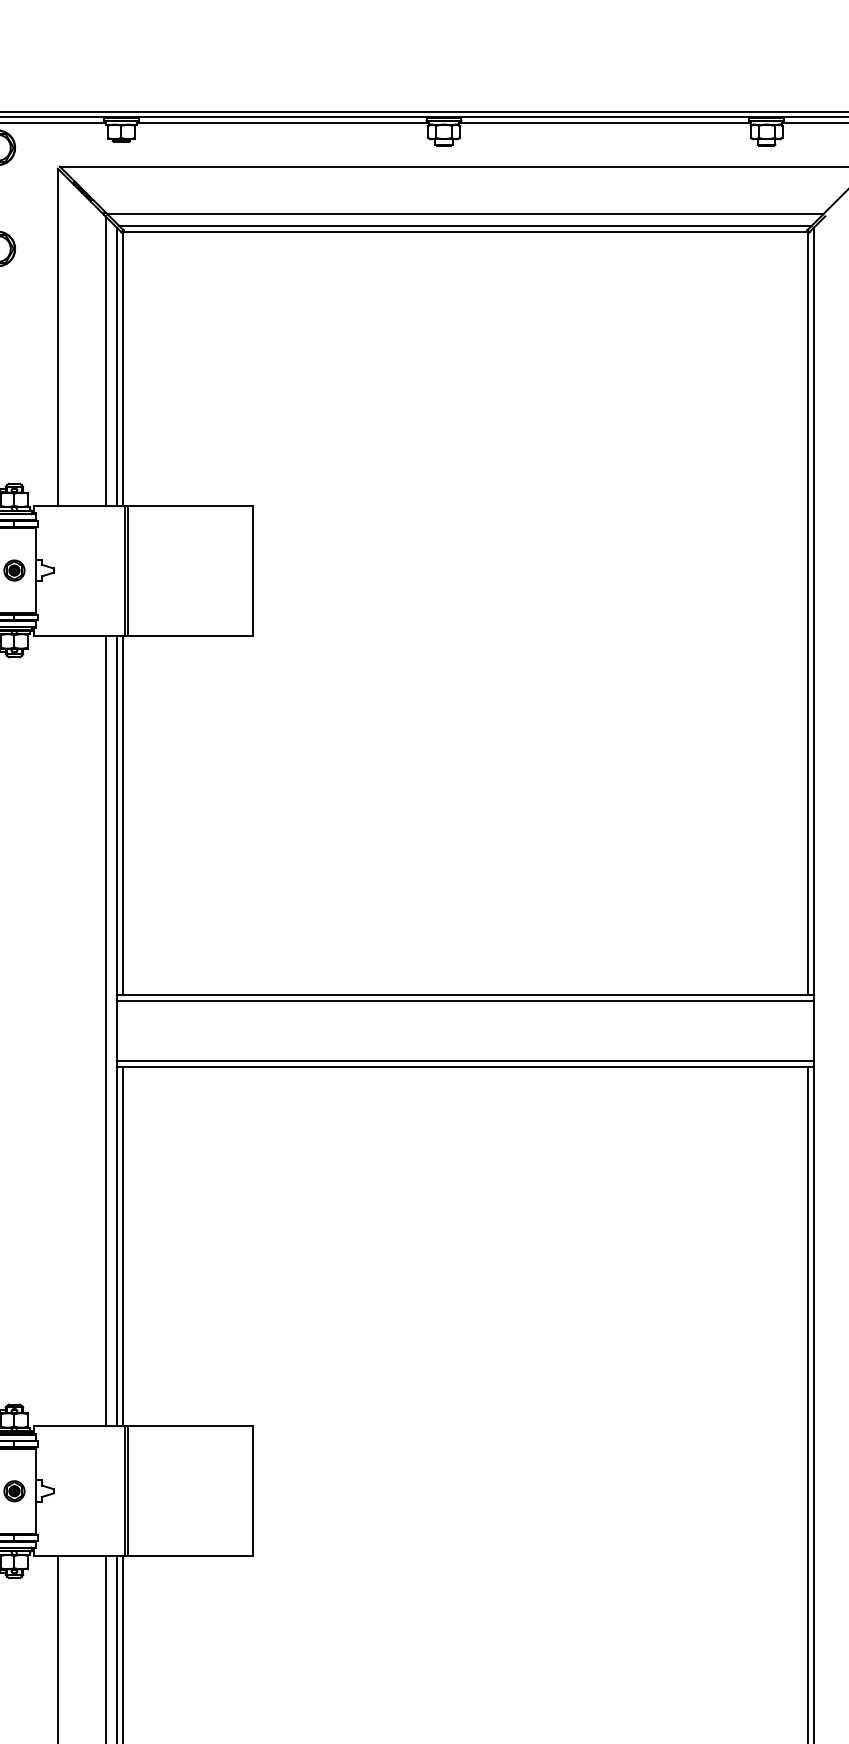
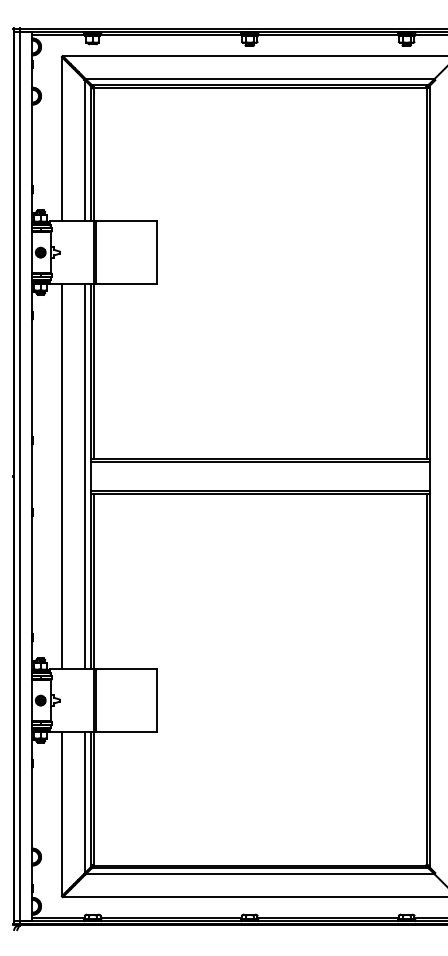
line: (57, 1030) -> (61, 476), added

